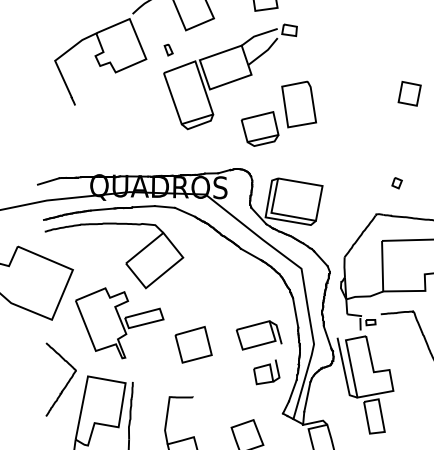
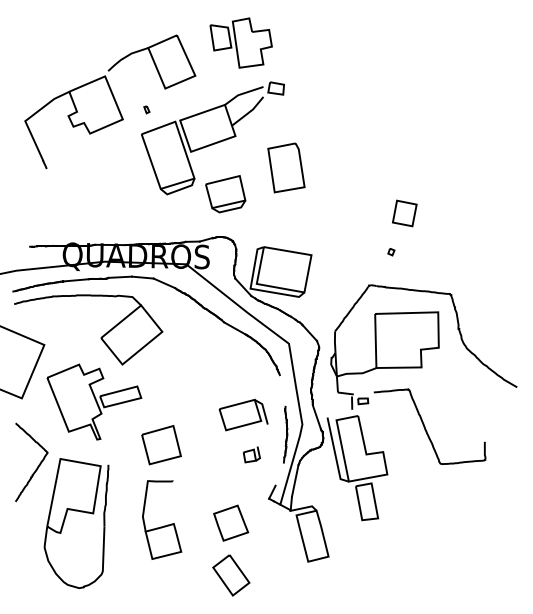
part: (168, 49) -> (146, 109), size x0.6
part: (409, 93) -> (404, 213), moved
part: (259, 129) -> (225, 194), moved
line: (48, 180) -> (18, 249), removed
part: (397, 182) -> (391, 251), size x0.6
line: (295, 312) -> (282, 390), removed
part: (193, 345) -> (161, 445), moved
part: (266, 372) -> (251, 454), size x0.6
line: (292, 390) -> (279, 473), removed

